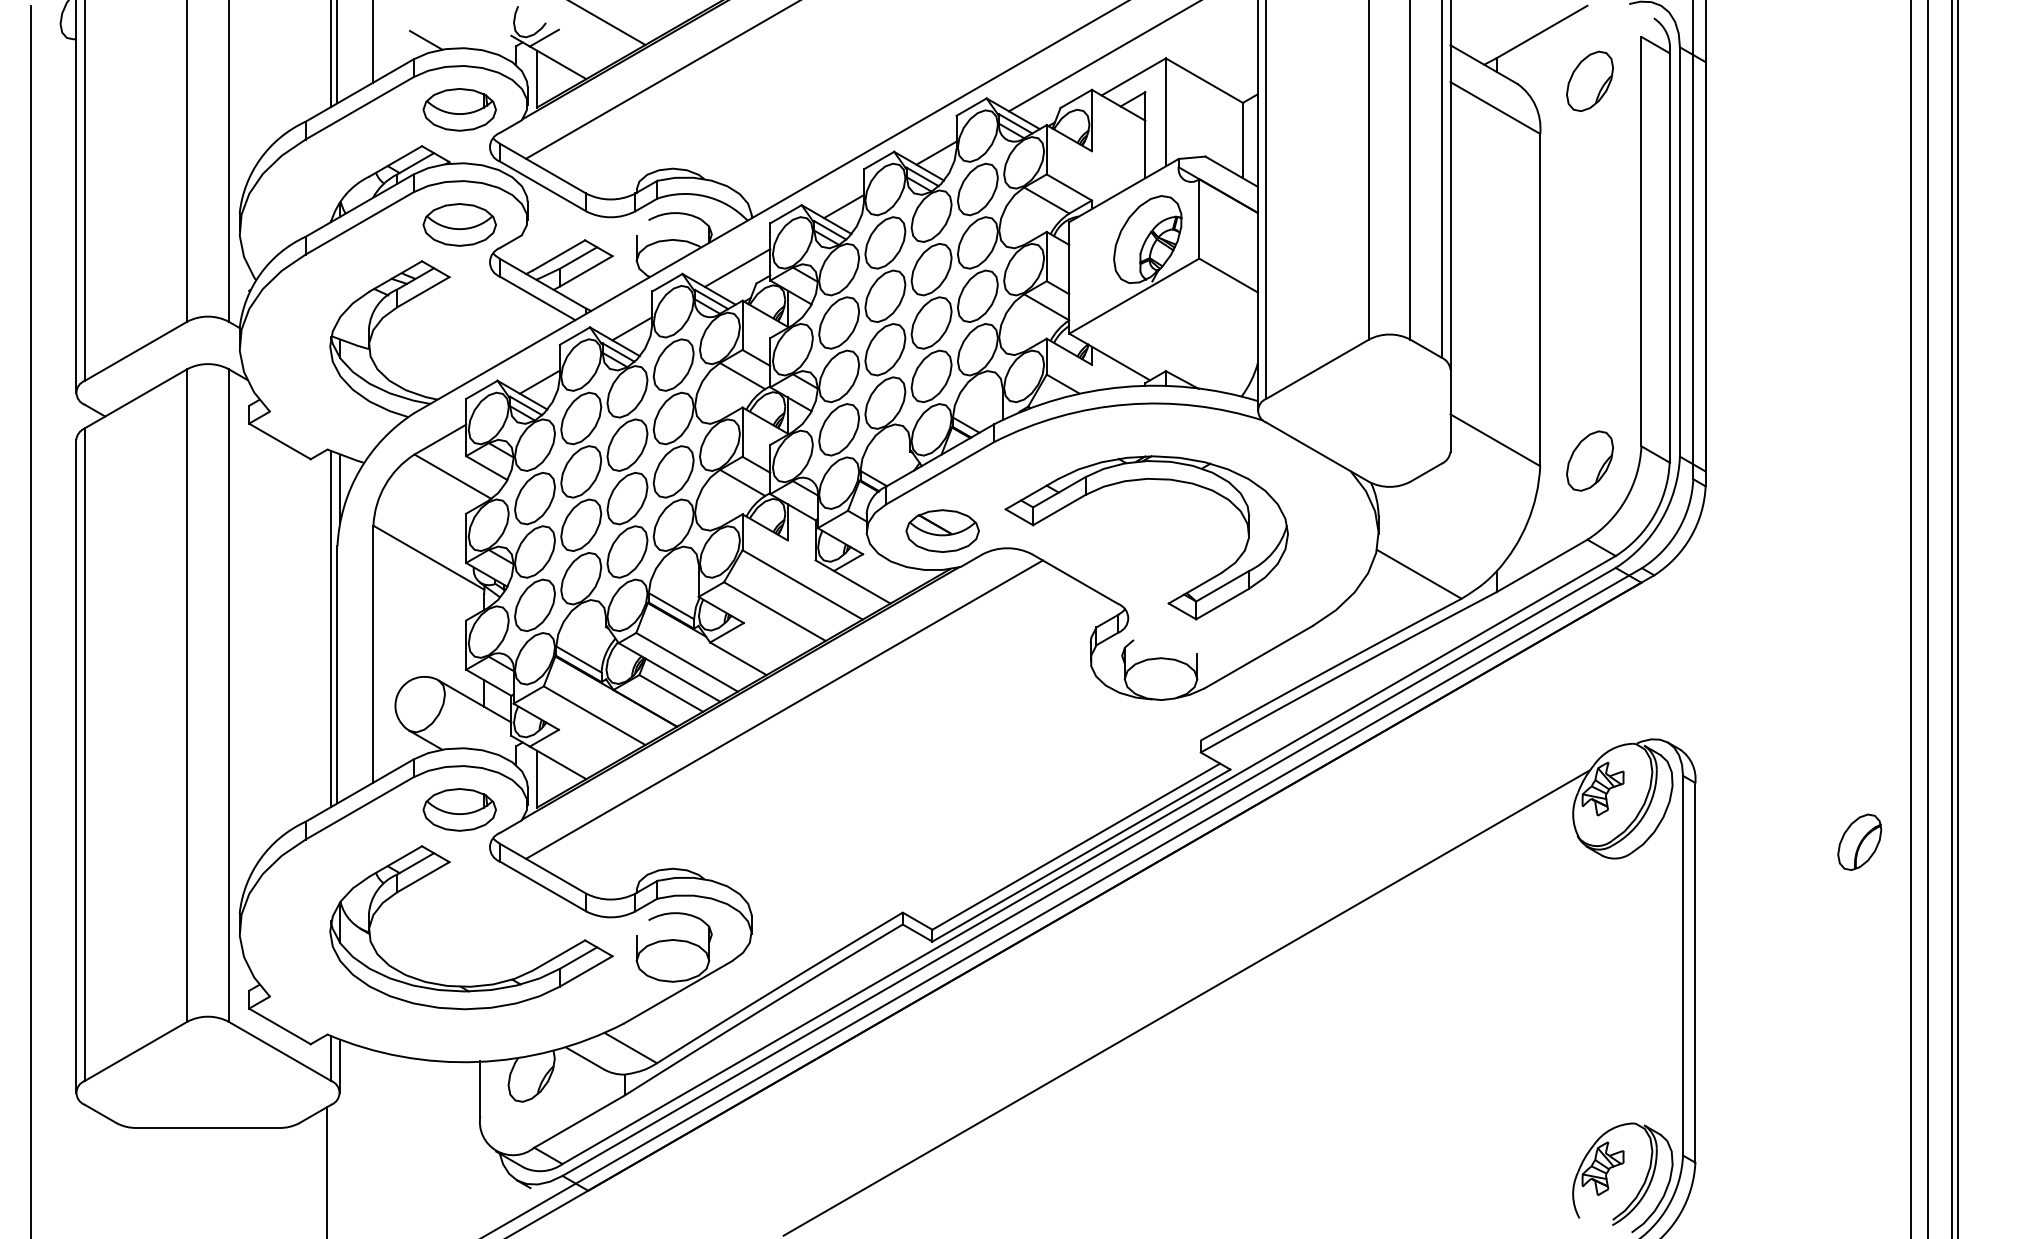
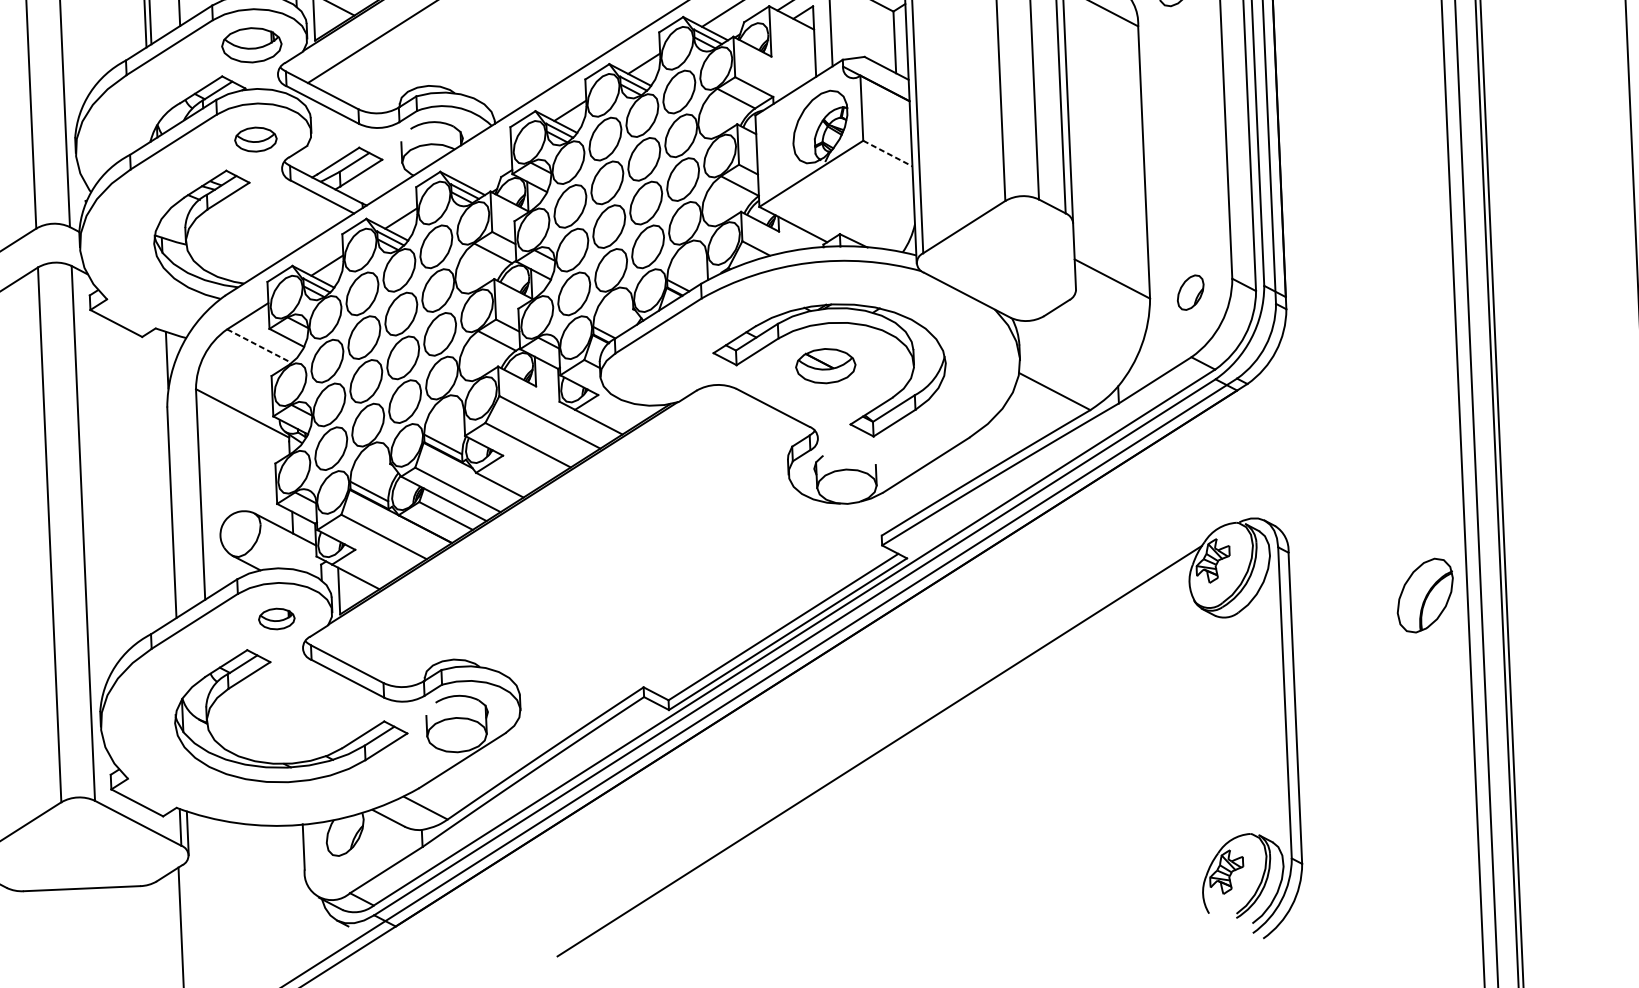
part: (459, 224) -> (255, 139), size x0.7
line: (737, 267) -> (485, 164), removed
line: (1228, 275) -> (887, 153), solid -> dashed
part: (1589, 460) -> (1190, 292), size x0.7
line: (453, 476) -> (259, 345), solid -> dashed
part: (942, 530) -> (825, 365), moved
line: (331, 628) -> (165, 474), removed
line: (784, 709) -> (539, 525), removed
part: (459, 809) -> (276, 618), size x0.6
part: (1859, 841) -> (1425, 594), size x1.6

